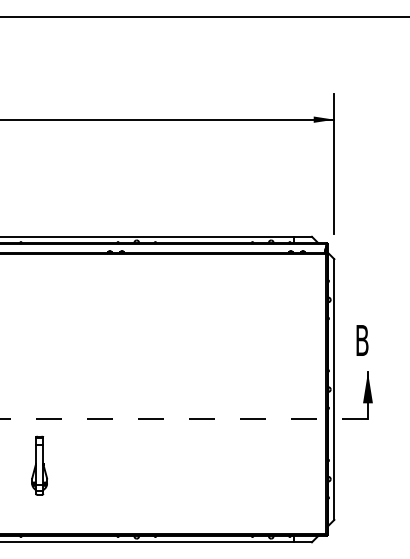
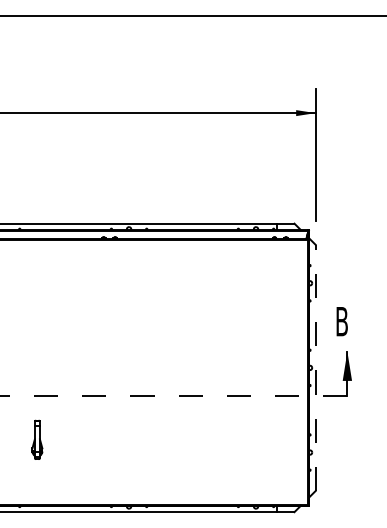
line: (334, 389) -> (315, 367), solid -> dashed
part: (39, 465) -> (37, 439), size x0.7

